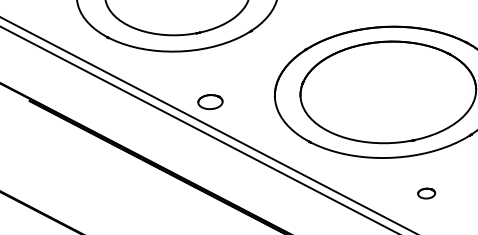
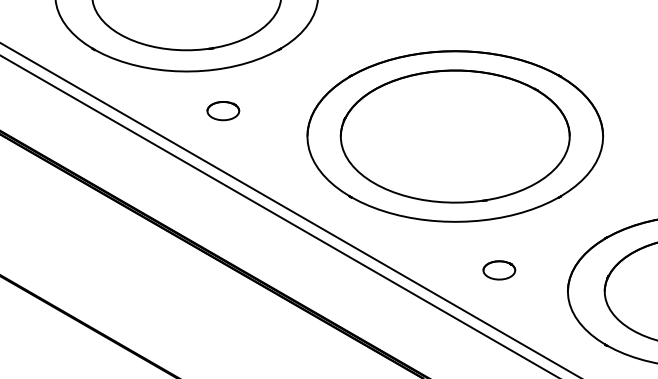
part: (210, 102) -> (223, 111), moved
part: (426, 193) -> (499, 270), size x1.43

